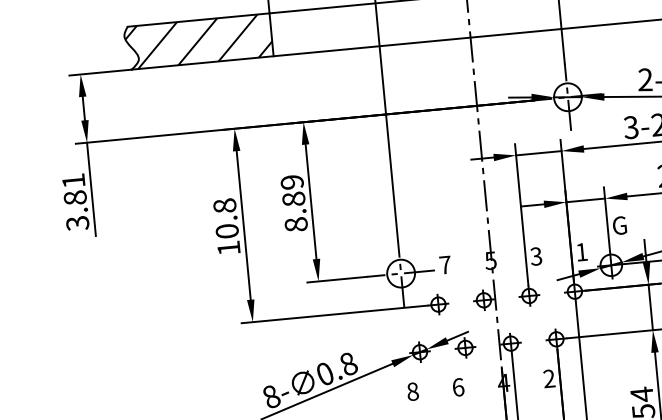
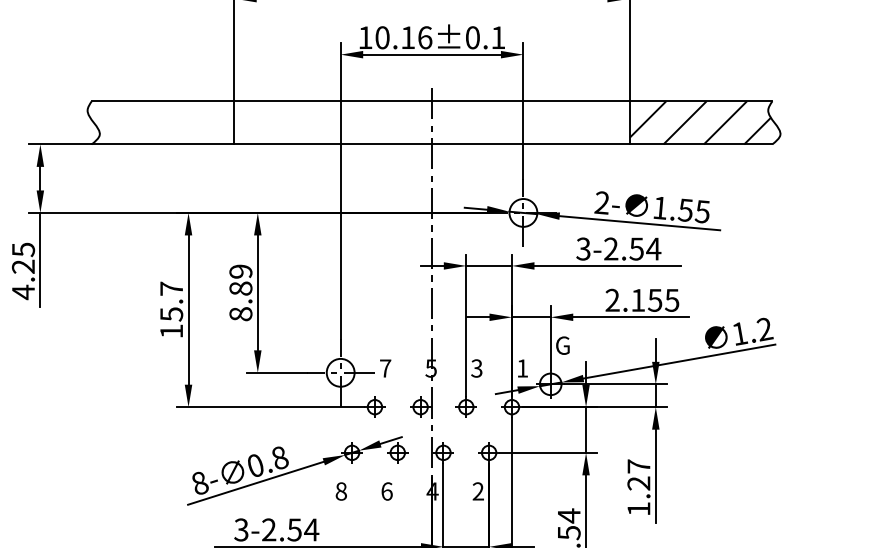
hatch: (199, 41) -> (161, 122), removed
text: (75, 202) -> (23, 271), 3.81 -> 4.25
text: (225, 218) -> (171, 301), 10.8 -> 15.7

